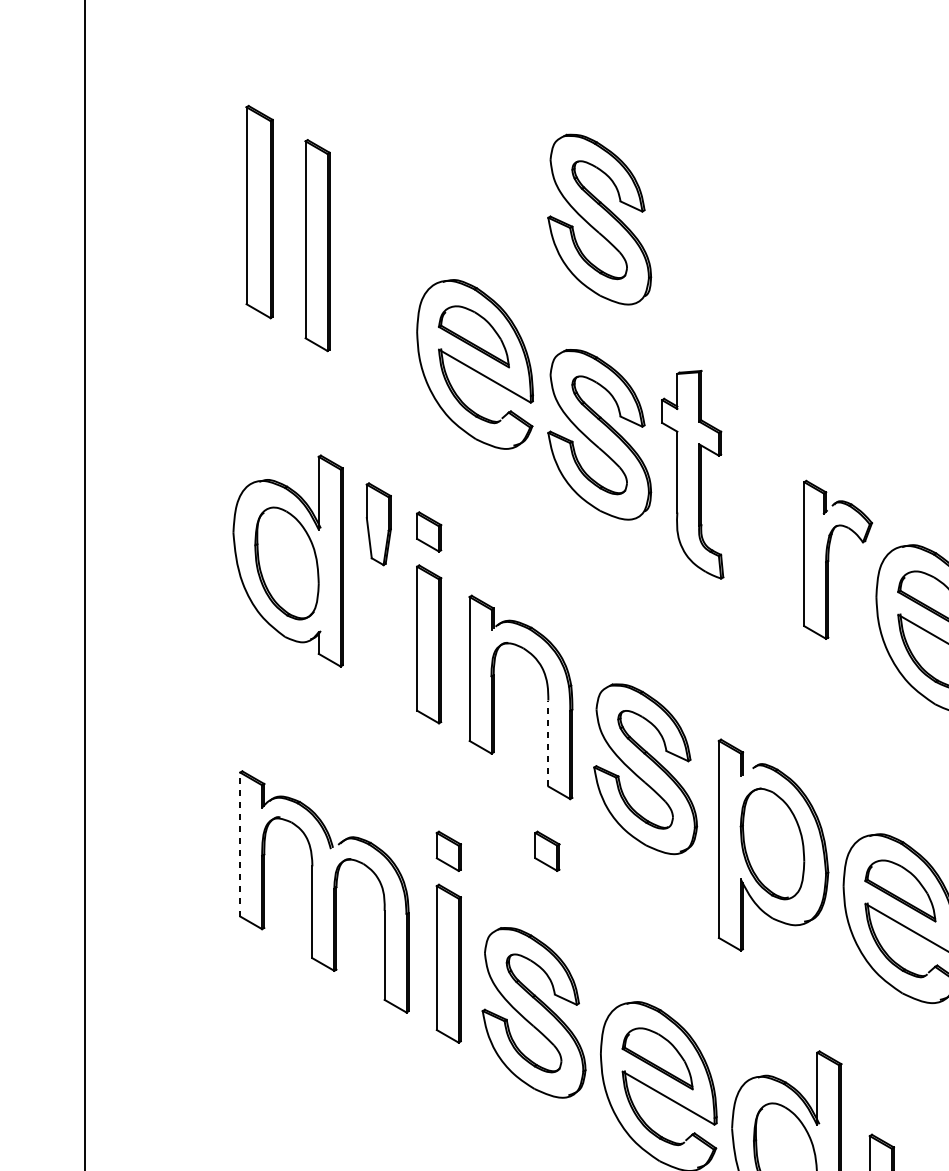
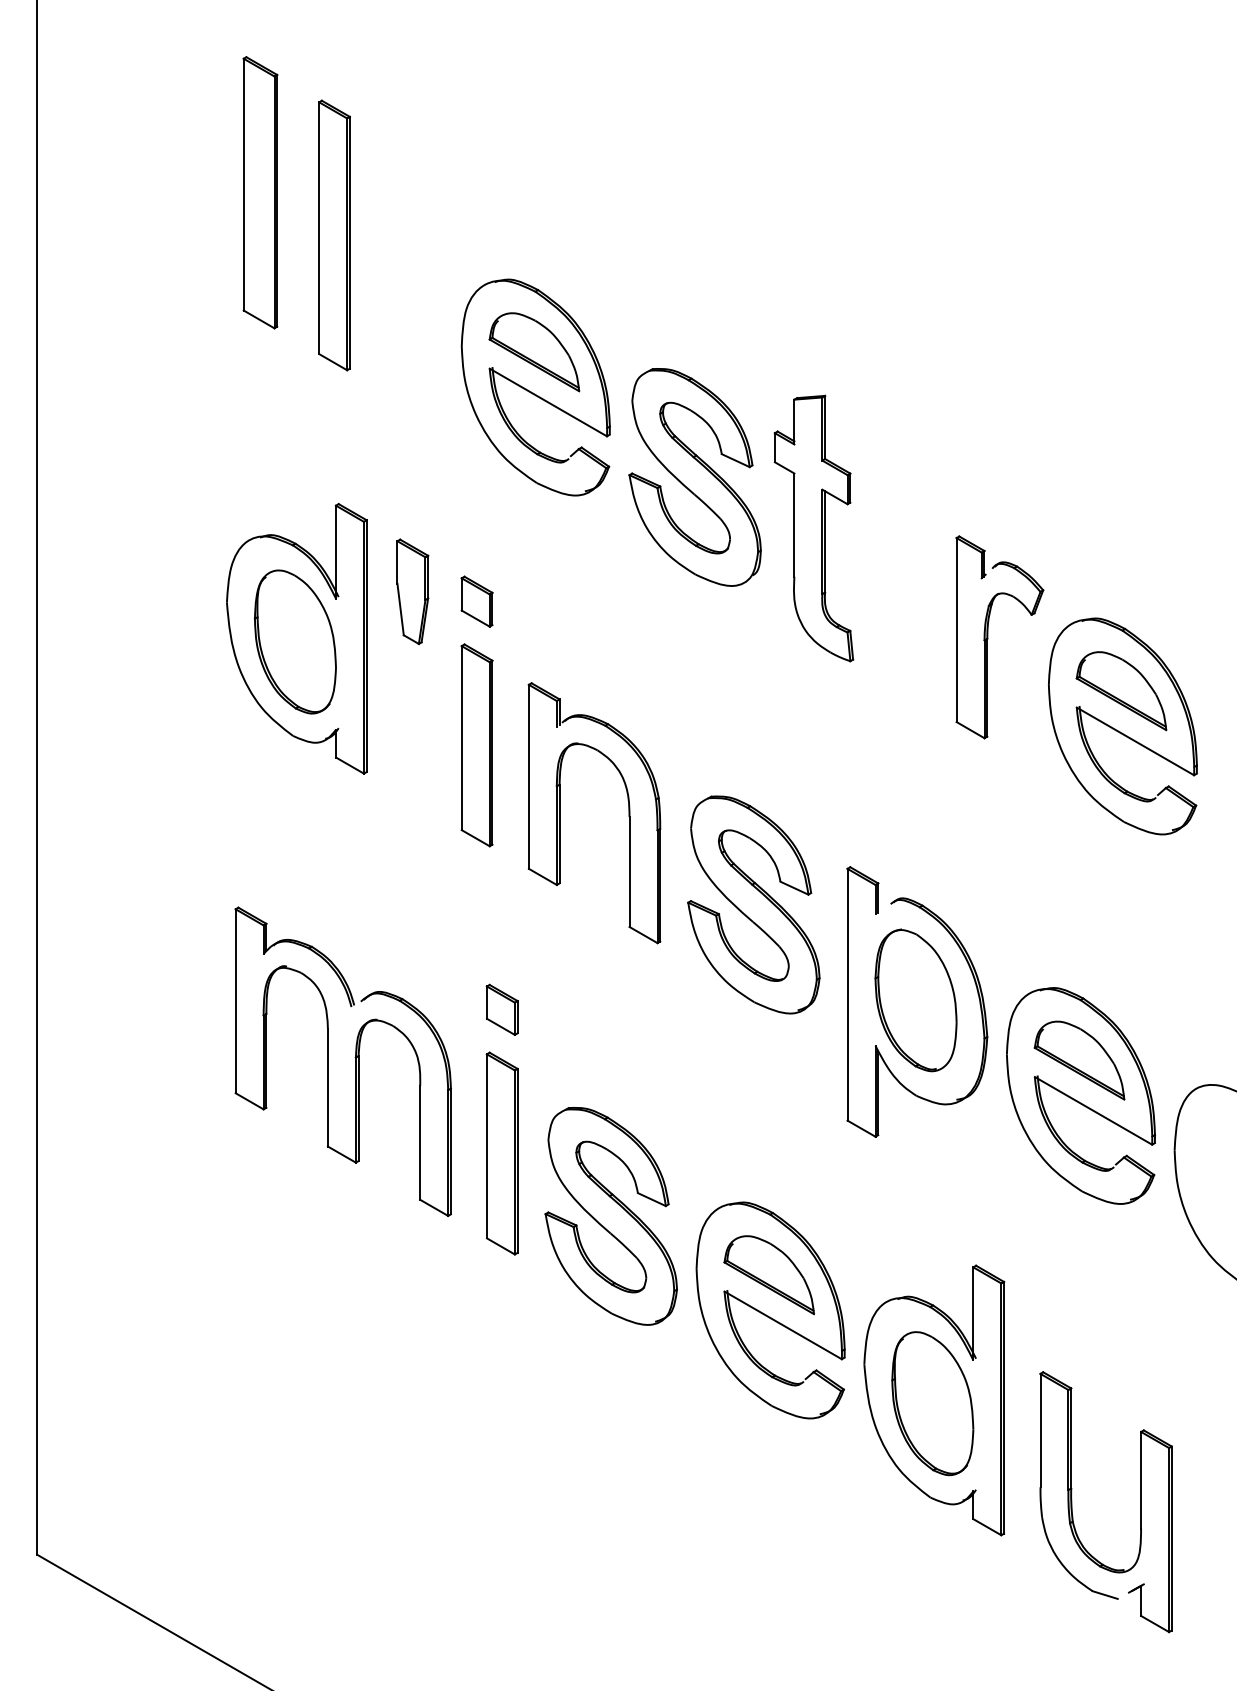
part: (599, 219) -> (694, 202), removed
line: (548, 743) -> (629, 872), dashed -> solid
line: (240, 843) -> (235, 1000), dashed -> solid
part: (546, 851) -> (627, 1009), removed

